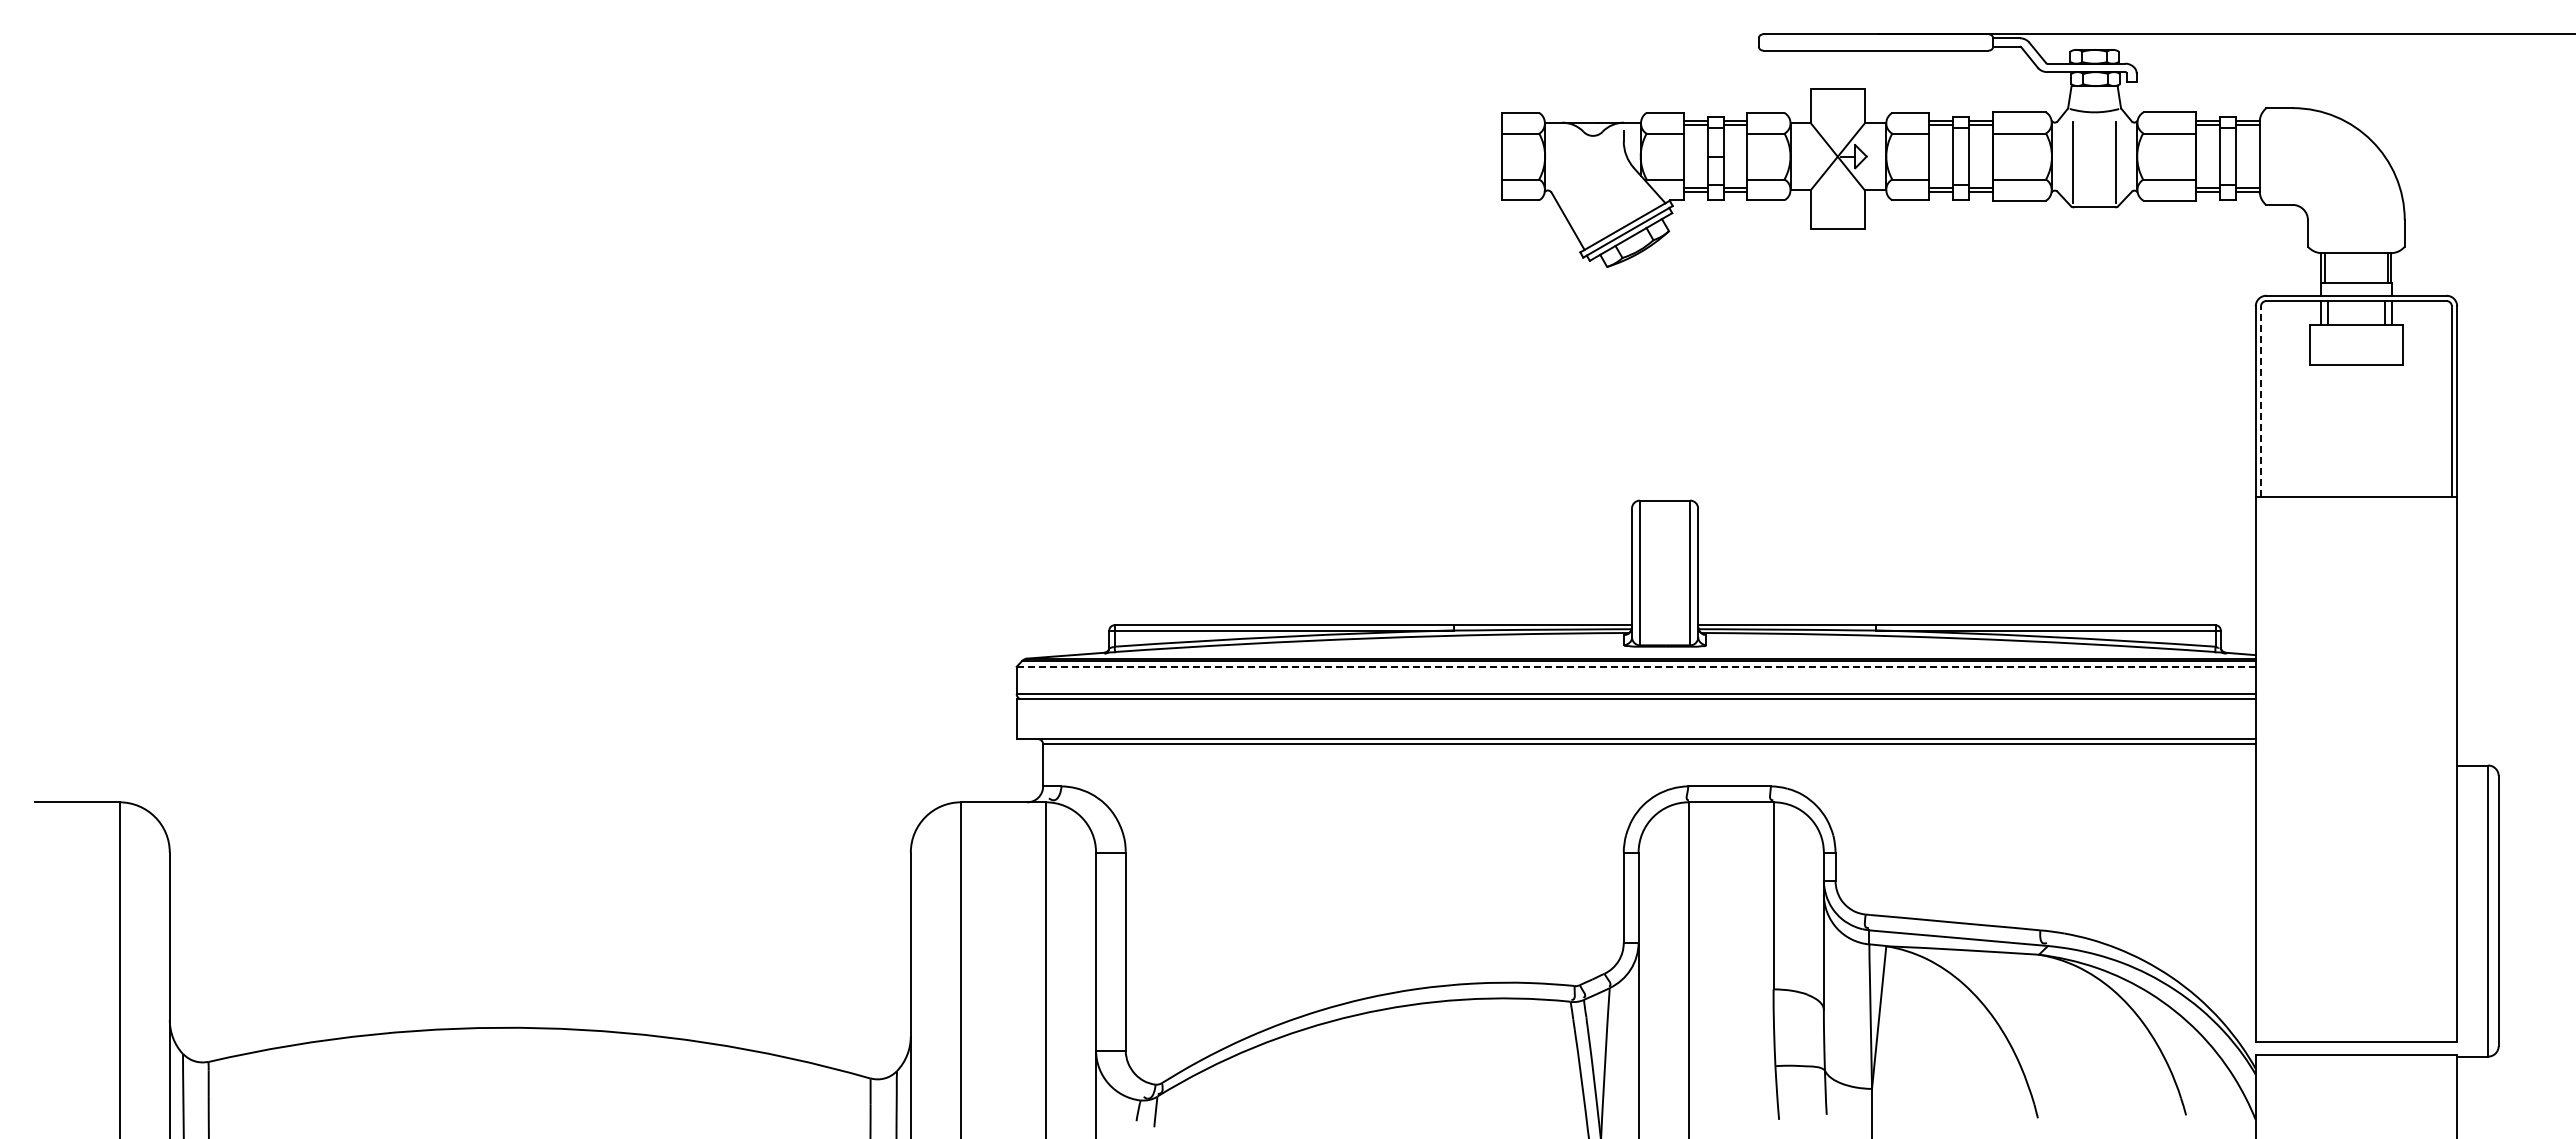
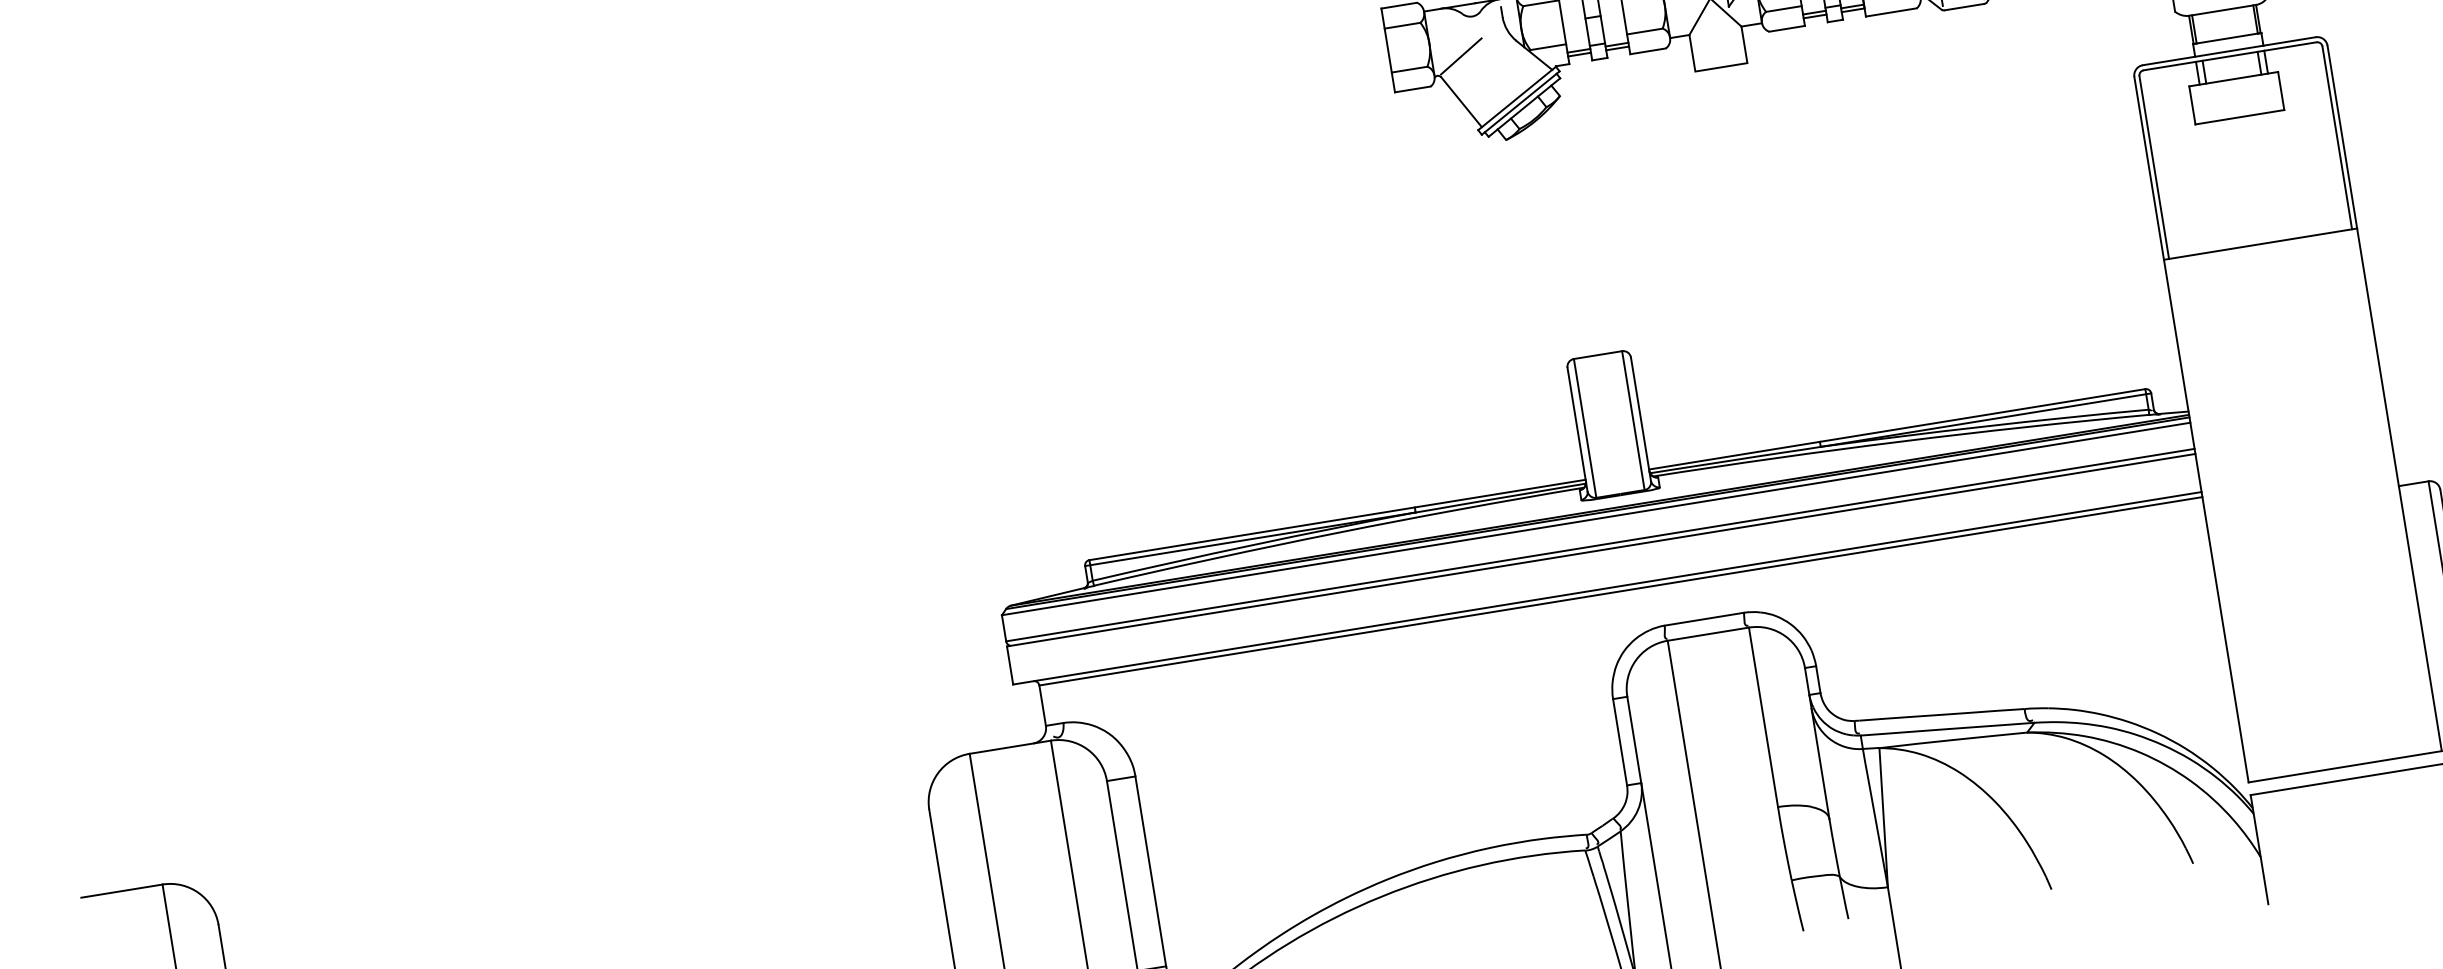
line: (1574, 174) -> (1460, 56), added
line: (2261, 401) -> (2154, 167), dashed -> solid
line: (1636, 666) -> (1596, 518), dashed -> solid

